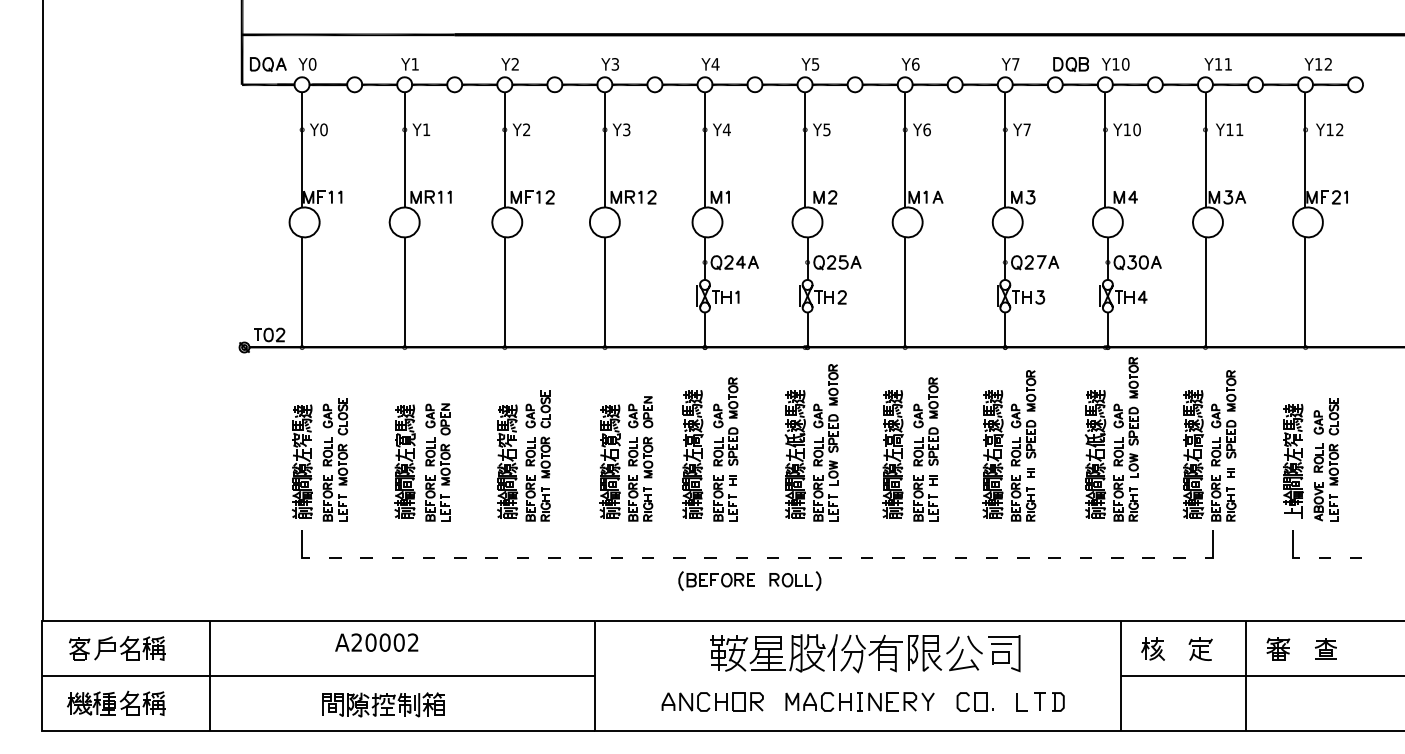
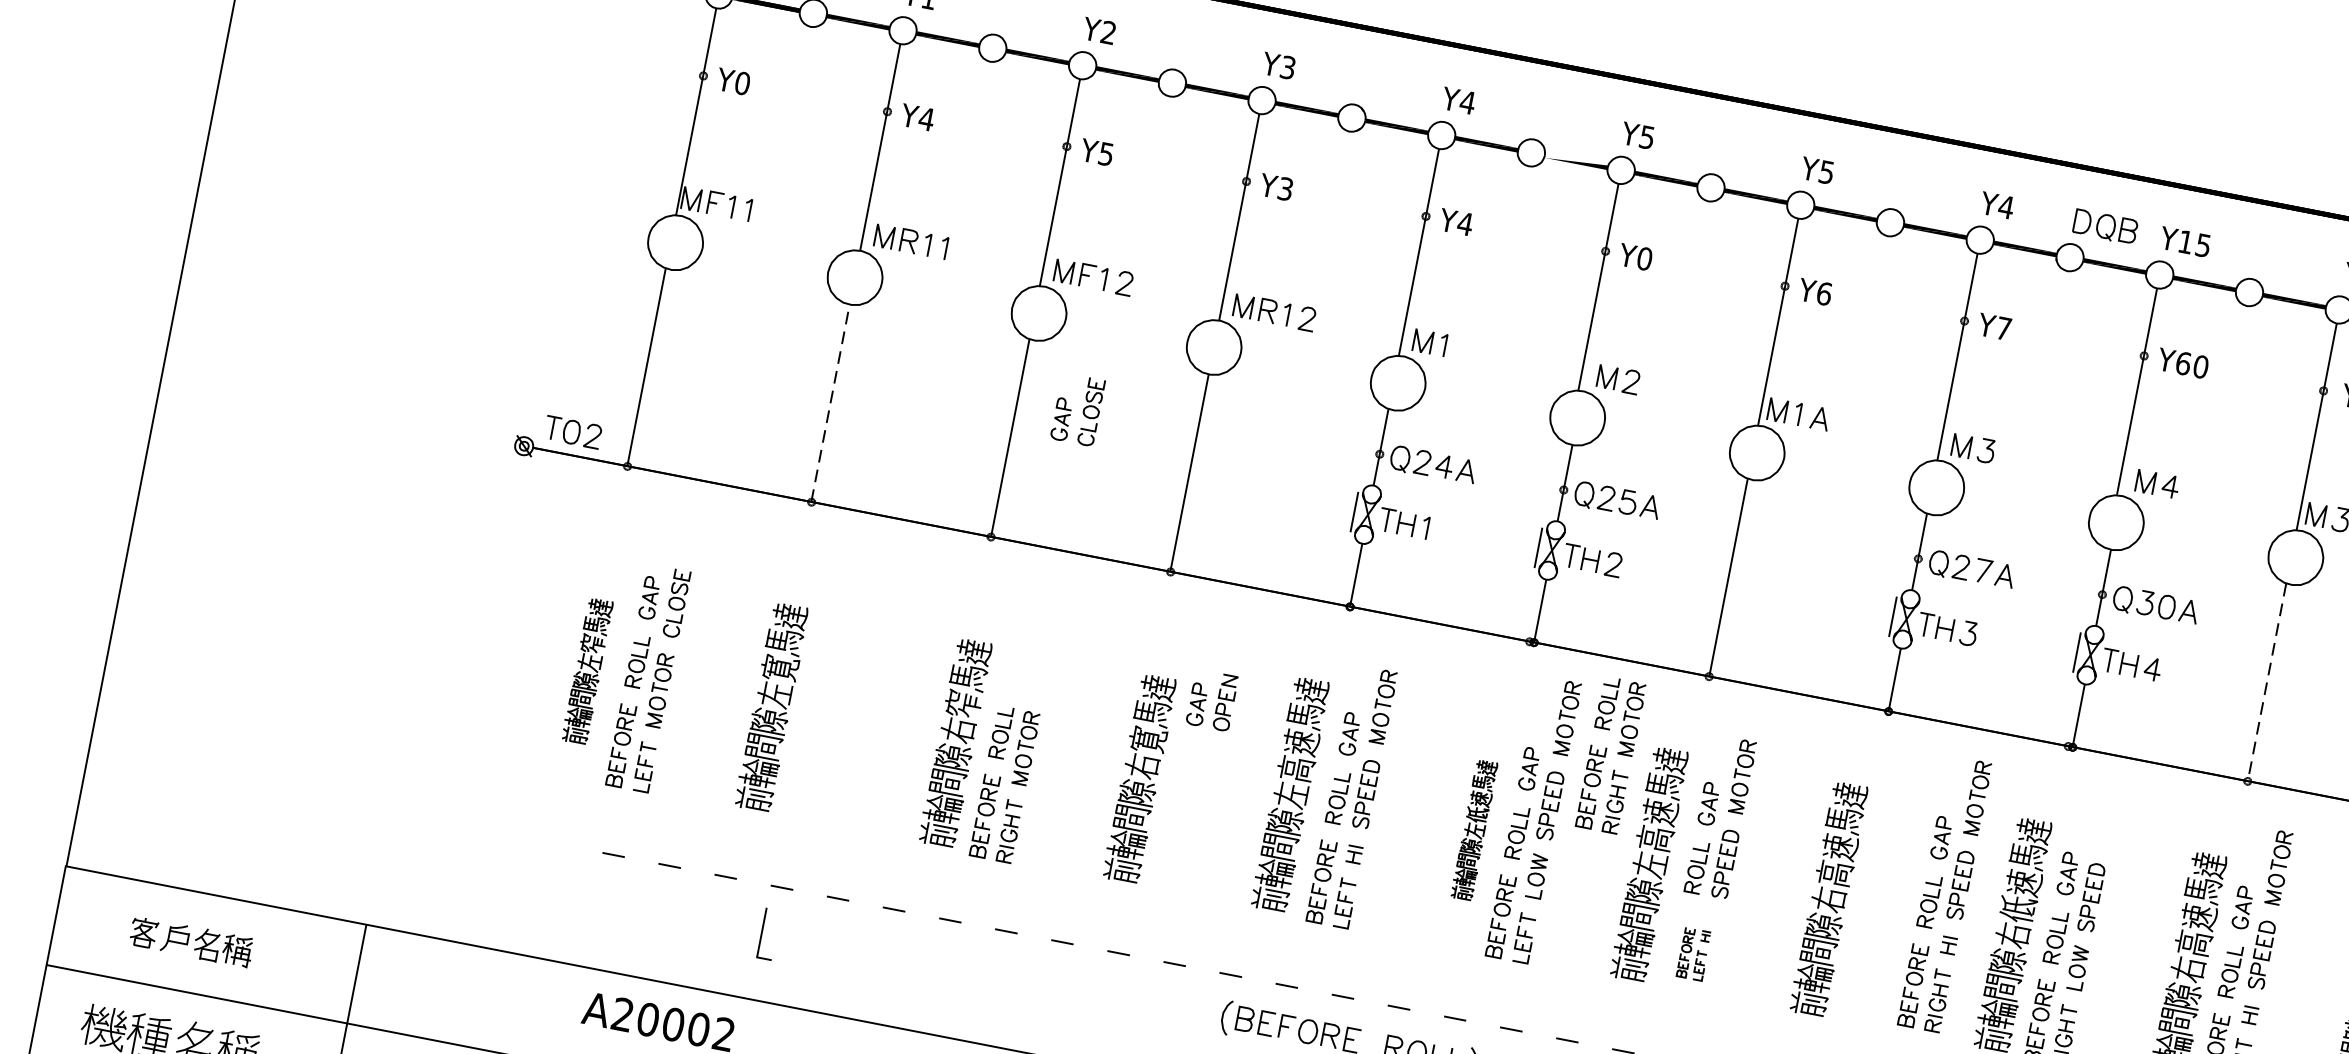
text: (915, 64) -> (1826, 172), Y6 -> Y5
text: (1015, 64) -> (2005, 207), Y7 -> Y4
text: (1125, 64) -> (2203, 245), Y10 -> Y15
fill: (779, 84) -> (1575, 160), removed
text: (426, 129) -> (926, 118), Y1 -> Y4
text: (526, 129) -> (1105, 153), Y2 -> Y5
text: (826, 129) -> (1644, 258), Y5 -> Y0
text: (1127, 129) -> (2183, 363), Y10 -> Y60
line: (404, 291) -> (830, 401), solid -> dashed
line: (1205, 292) -> (2267, 682), solid -> dashed
part: (1133, 377) -> (2108, 809), removed
part: (537, 409) -> (1076, 410), moved
part: (1023, 445) -> (1944, 893), moved
part: (794, 454) -> (1473, 829), size x0.6
part: (301, 461) -> (586, 670), size x0.7
part: (437, 462) -> (830, 719), removed
part: (640, 478) -> (1610, 754), moved
part: (925, 498) -> (1692, 954), size x0.6
line: (302, 544) -> (762, 933), moved
part: (117, 648) -> (191, 941), size x0.7

